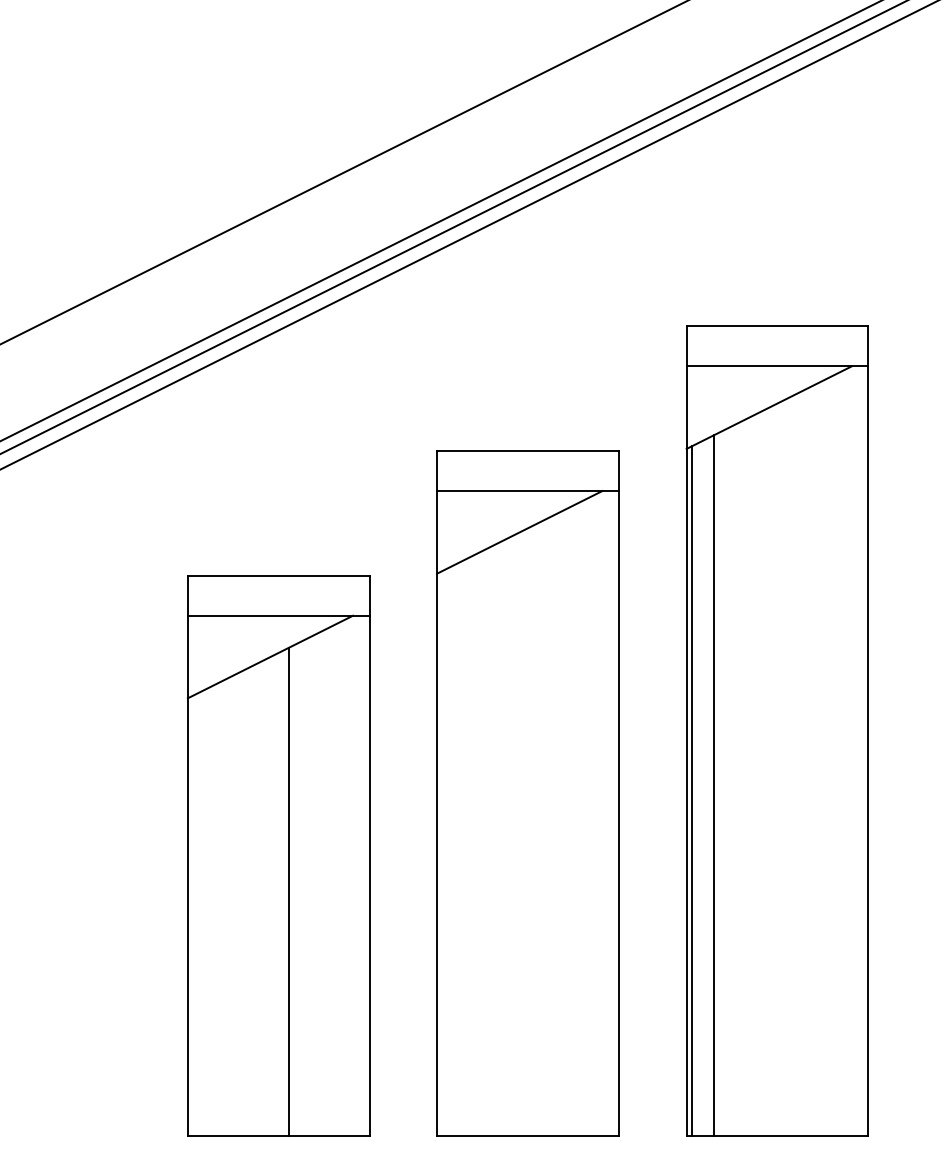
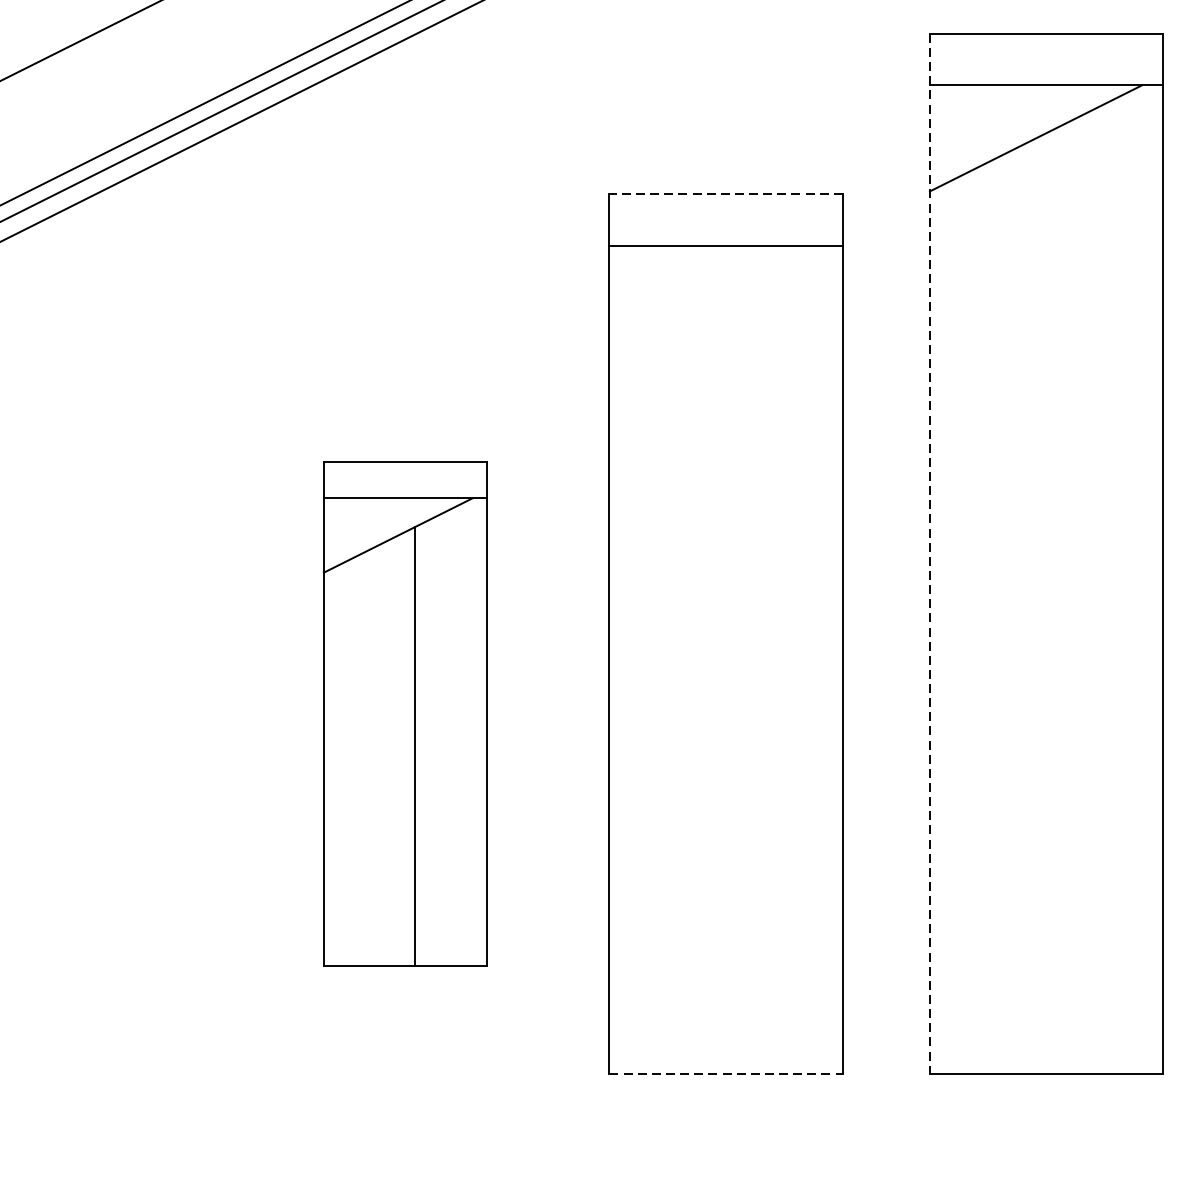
line: (528, 451) -> (726, 194), solid -> dashed
line: (519, 532) -> (715, 298), removed
line: (686, 731) -> (929, 554), solid -> dashed
line: (713, 785) -> (964, 623), removed
line: (692, 790) -> (937, 630), removed
part: (278, 855) -> (405, 713), size x0.7
line: (528, 1135) -> (726, 1073), solid -> dashed

